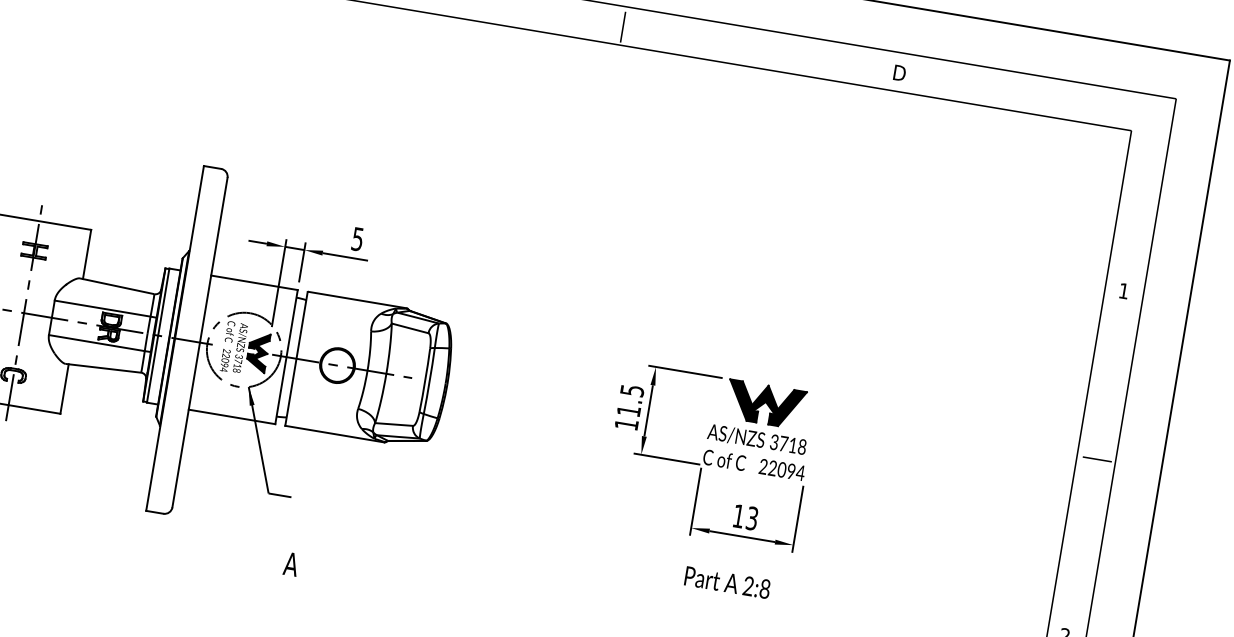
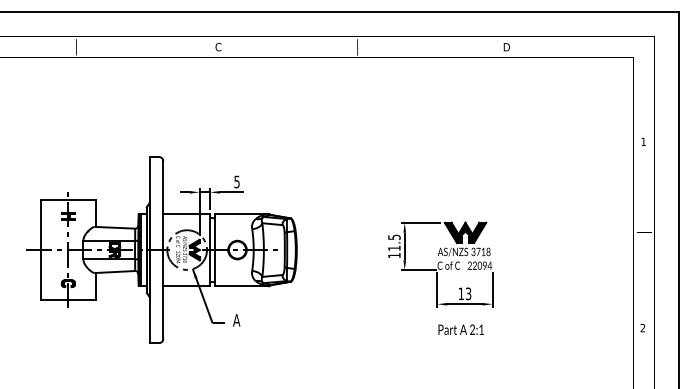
text: (290, 564) -> (236, 320), moved
text: (765, 588) -> (481, 329), 2:8 -> 2:1

